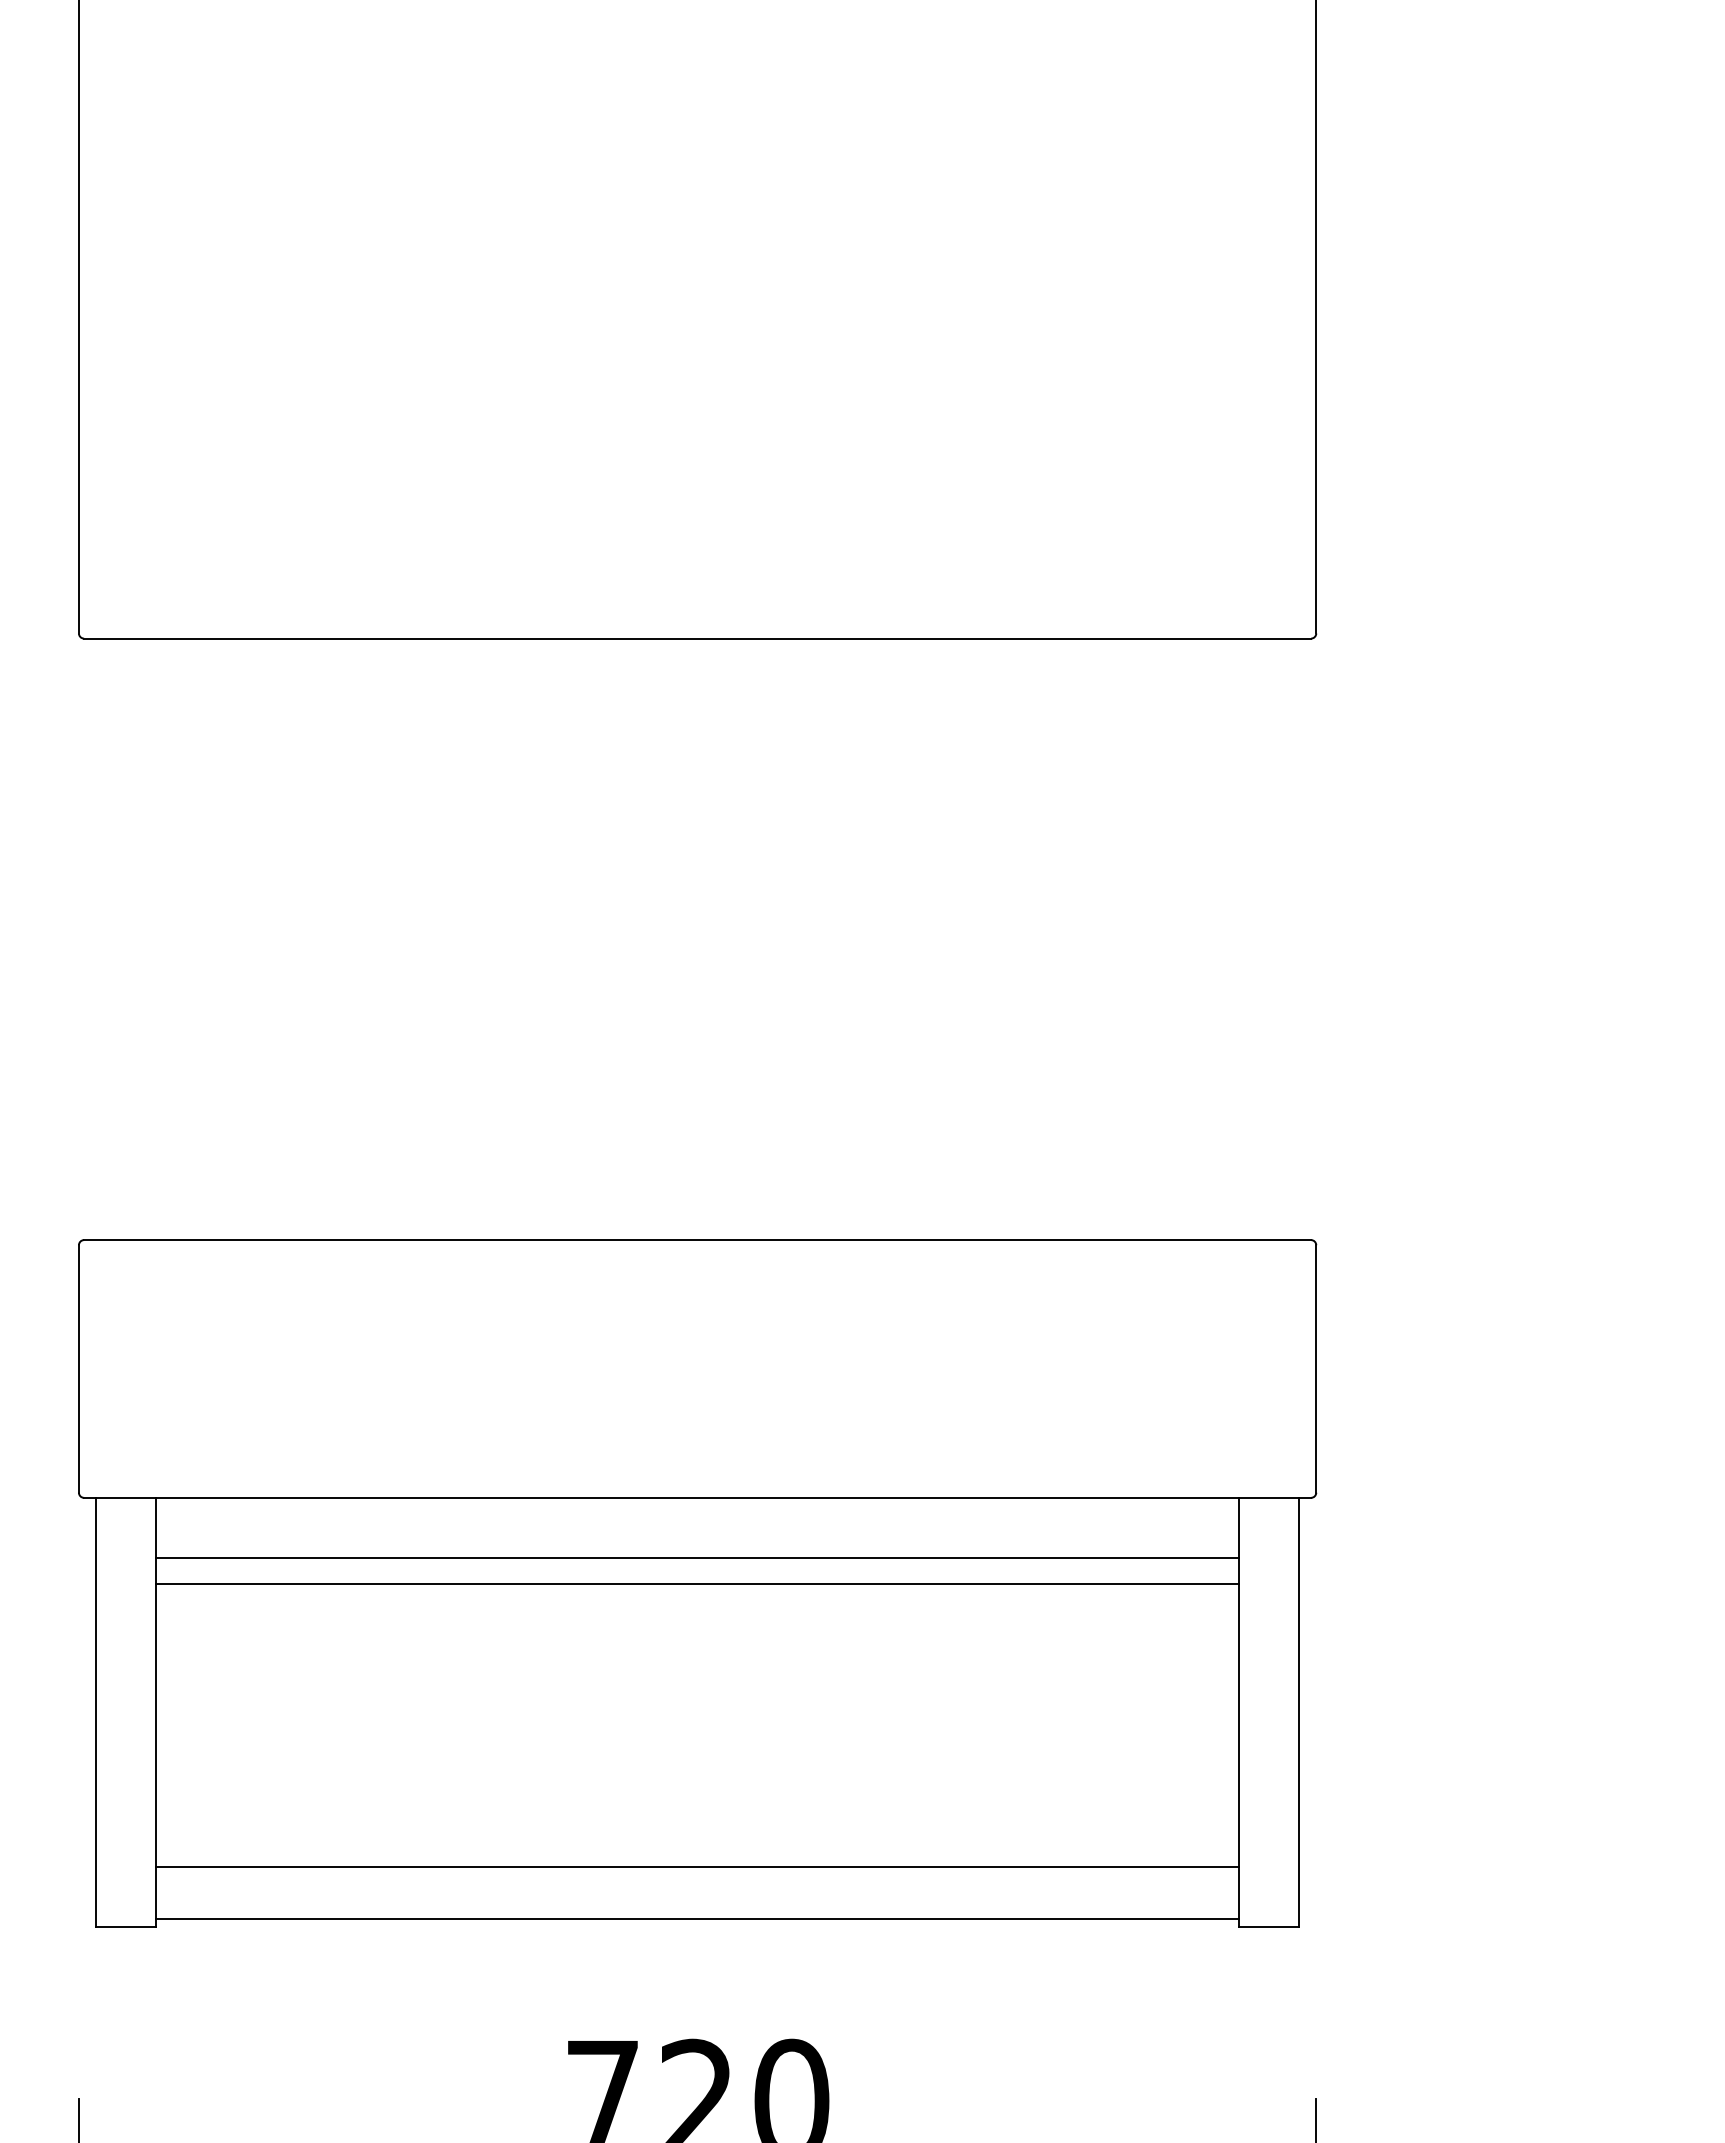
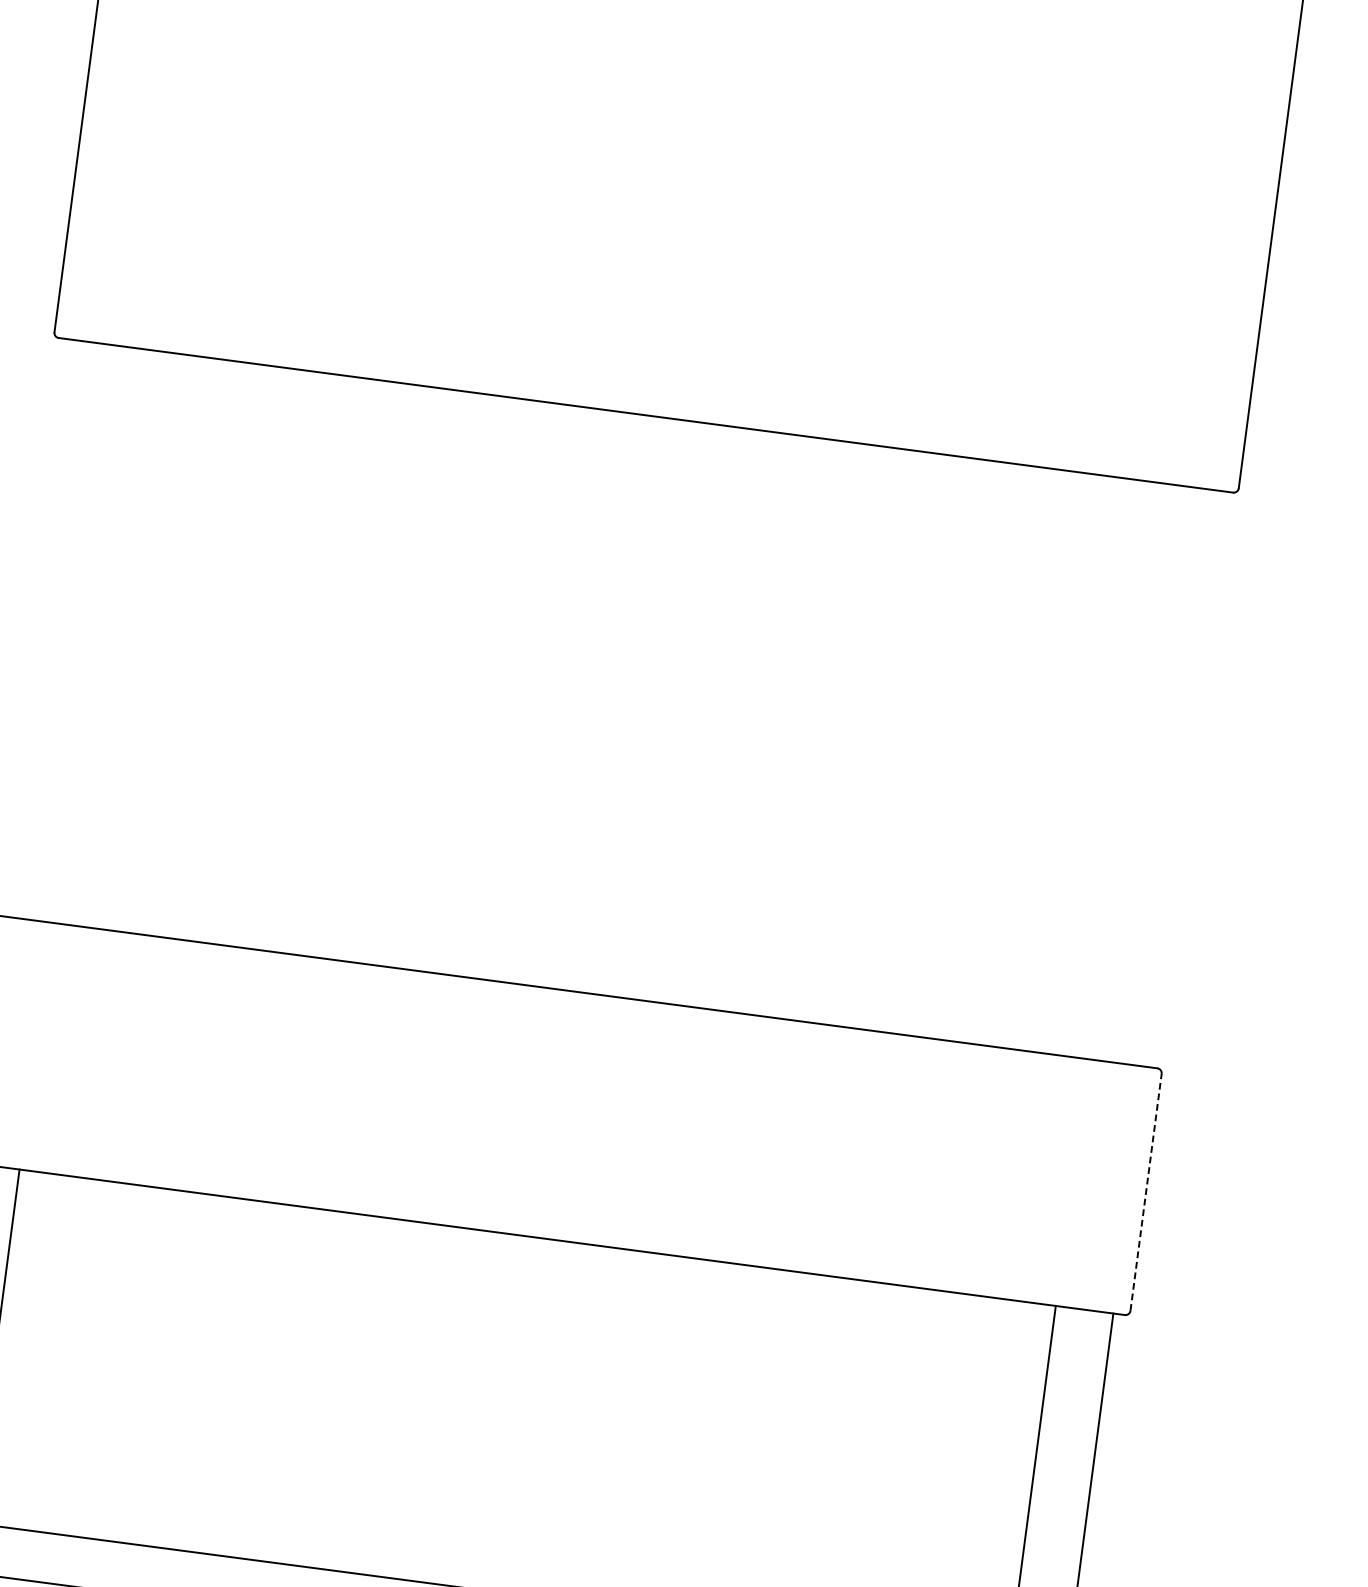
line: (1316, 1368) -> (1146, 1191), solid -> dashed
line: (697, 1558) -> (529, 1295), removed
line: (697, 1583) -> (526, 1319), removed

